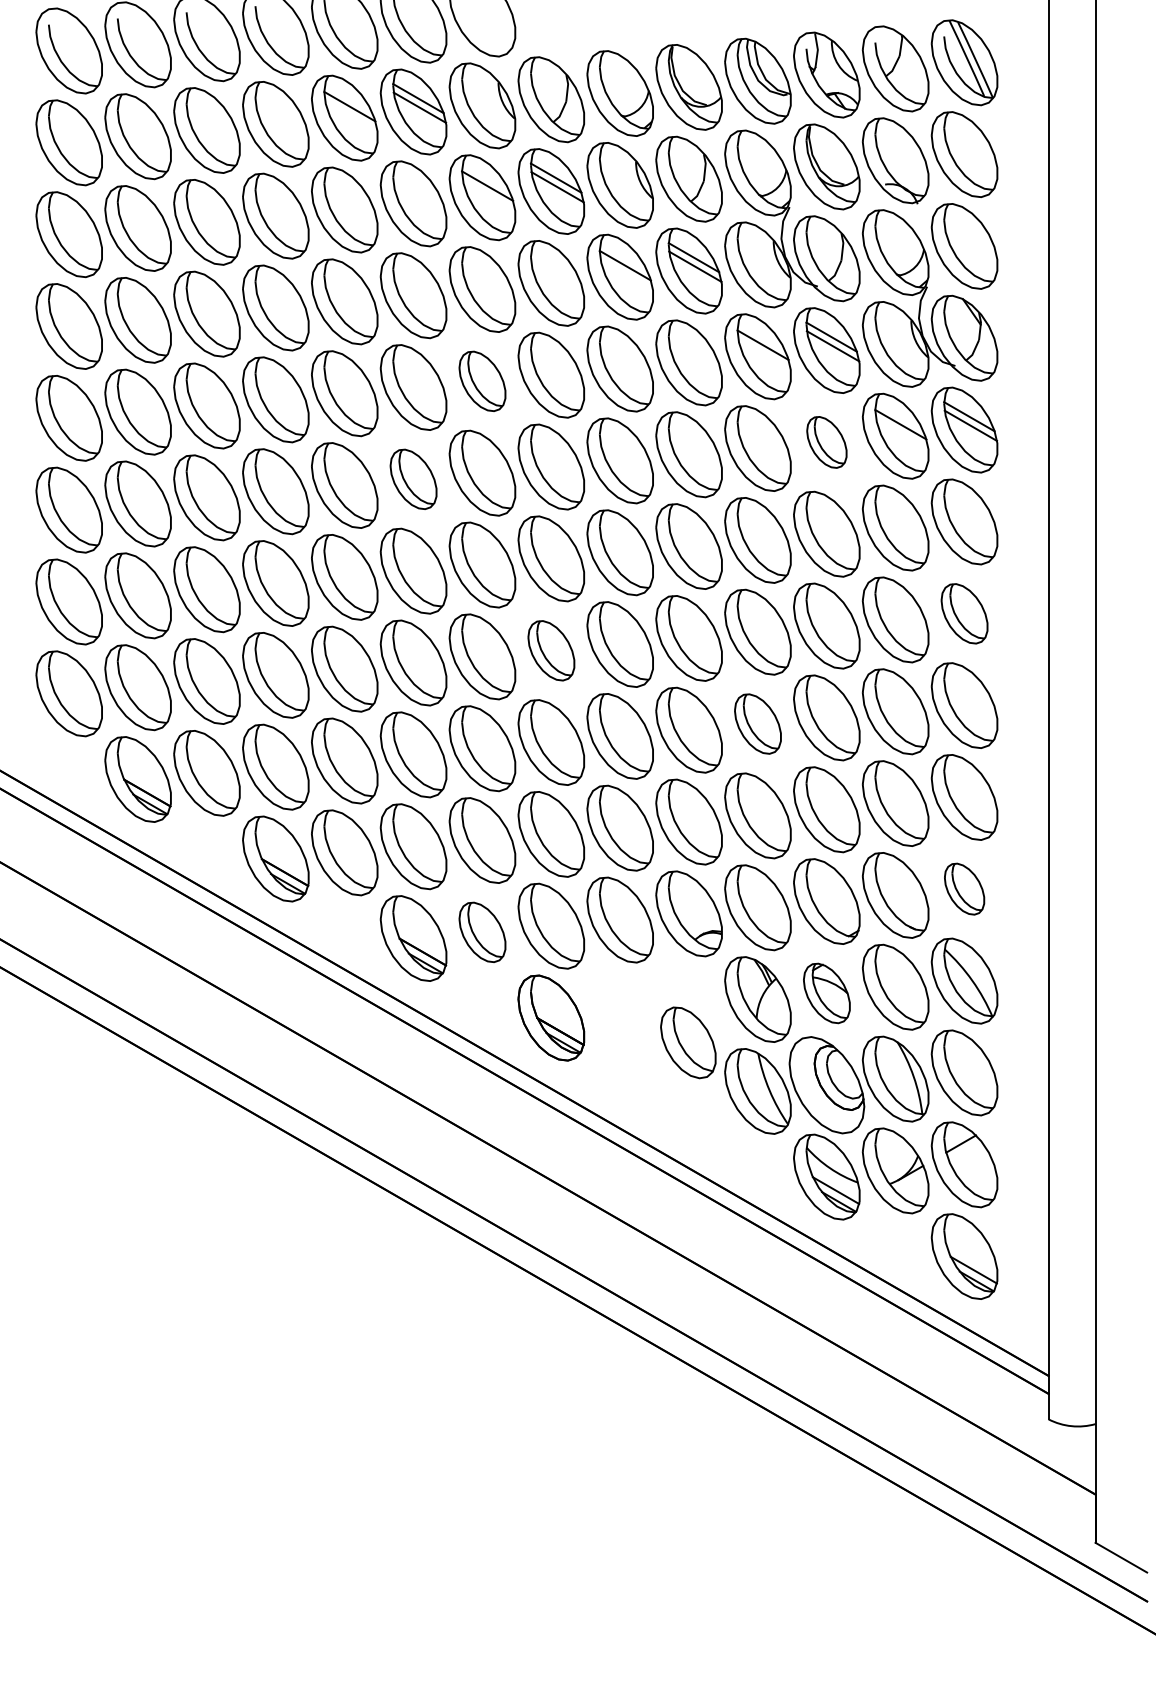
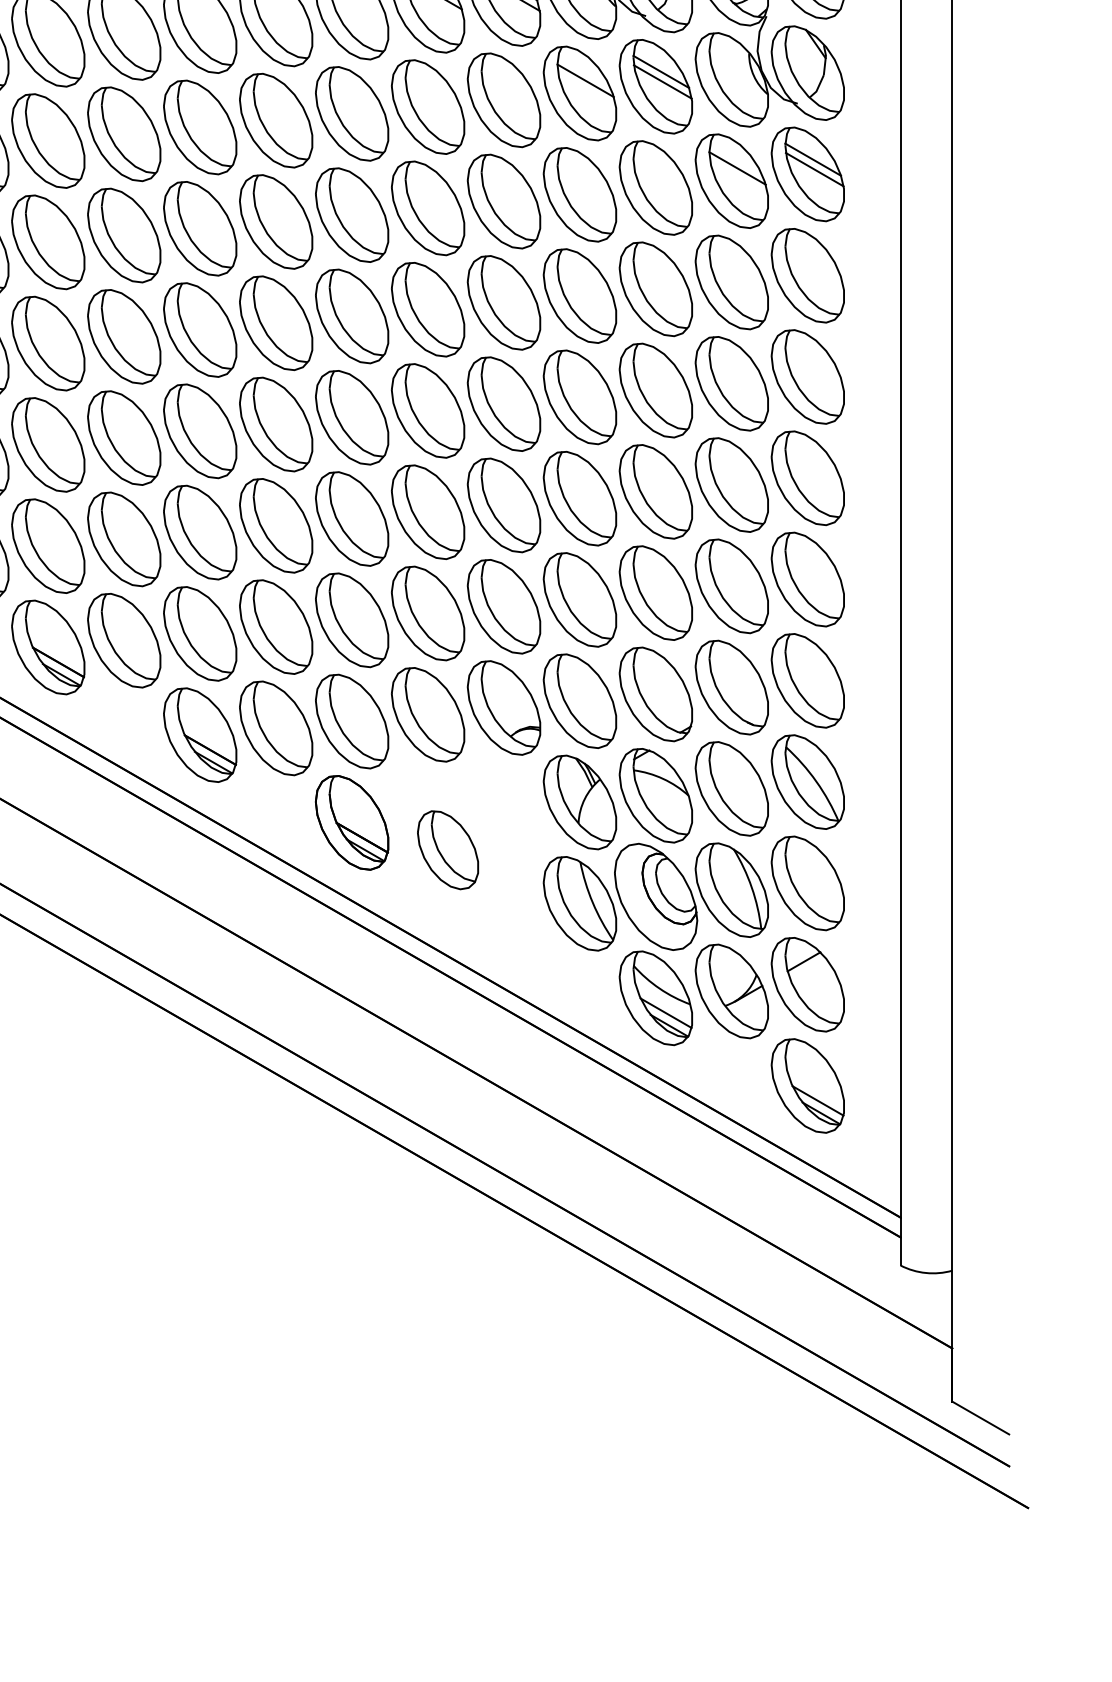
part: (482, 381) -> (276, 120), size x1.43
part: (826, 442) -> (655, 188), size x1.67
part: (413, 479) -> (200, 228), size x1.43
part: (964, 613) -> (807, 376), size x1.43
part: (551, 650) -> (352, 417), size x1.43
part: (757, 723) -> (579, 498), size x1.43
part: (964, 888) -> (807, 679), size x1.67
part: (482, 932) -> (276, 728), size x1.43
part: (826, 993) -> (655, 795), size x1.43
part: (688, 1042) -> (448, 849), moved

